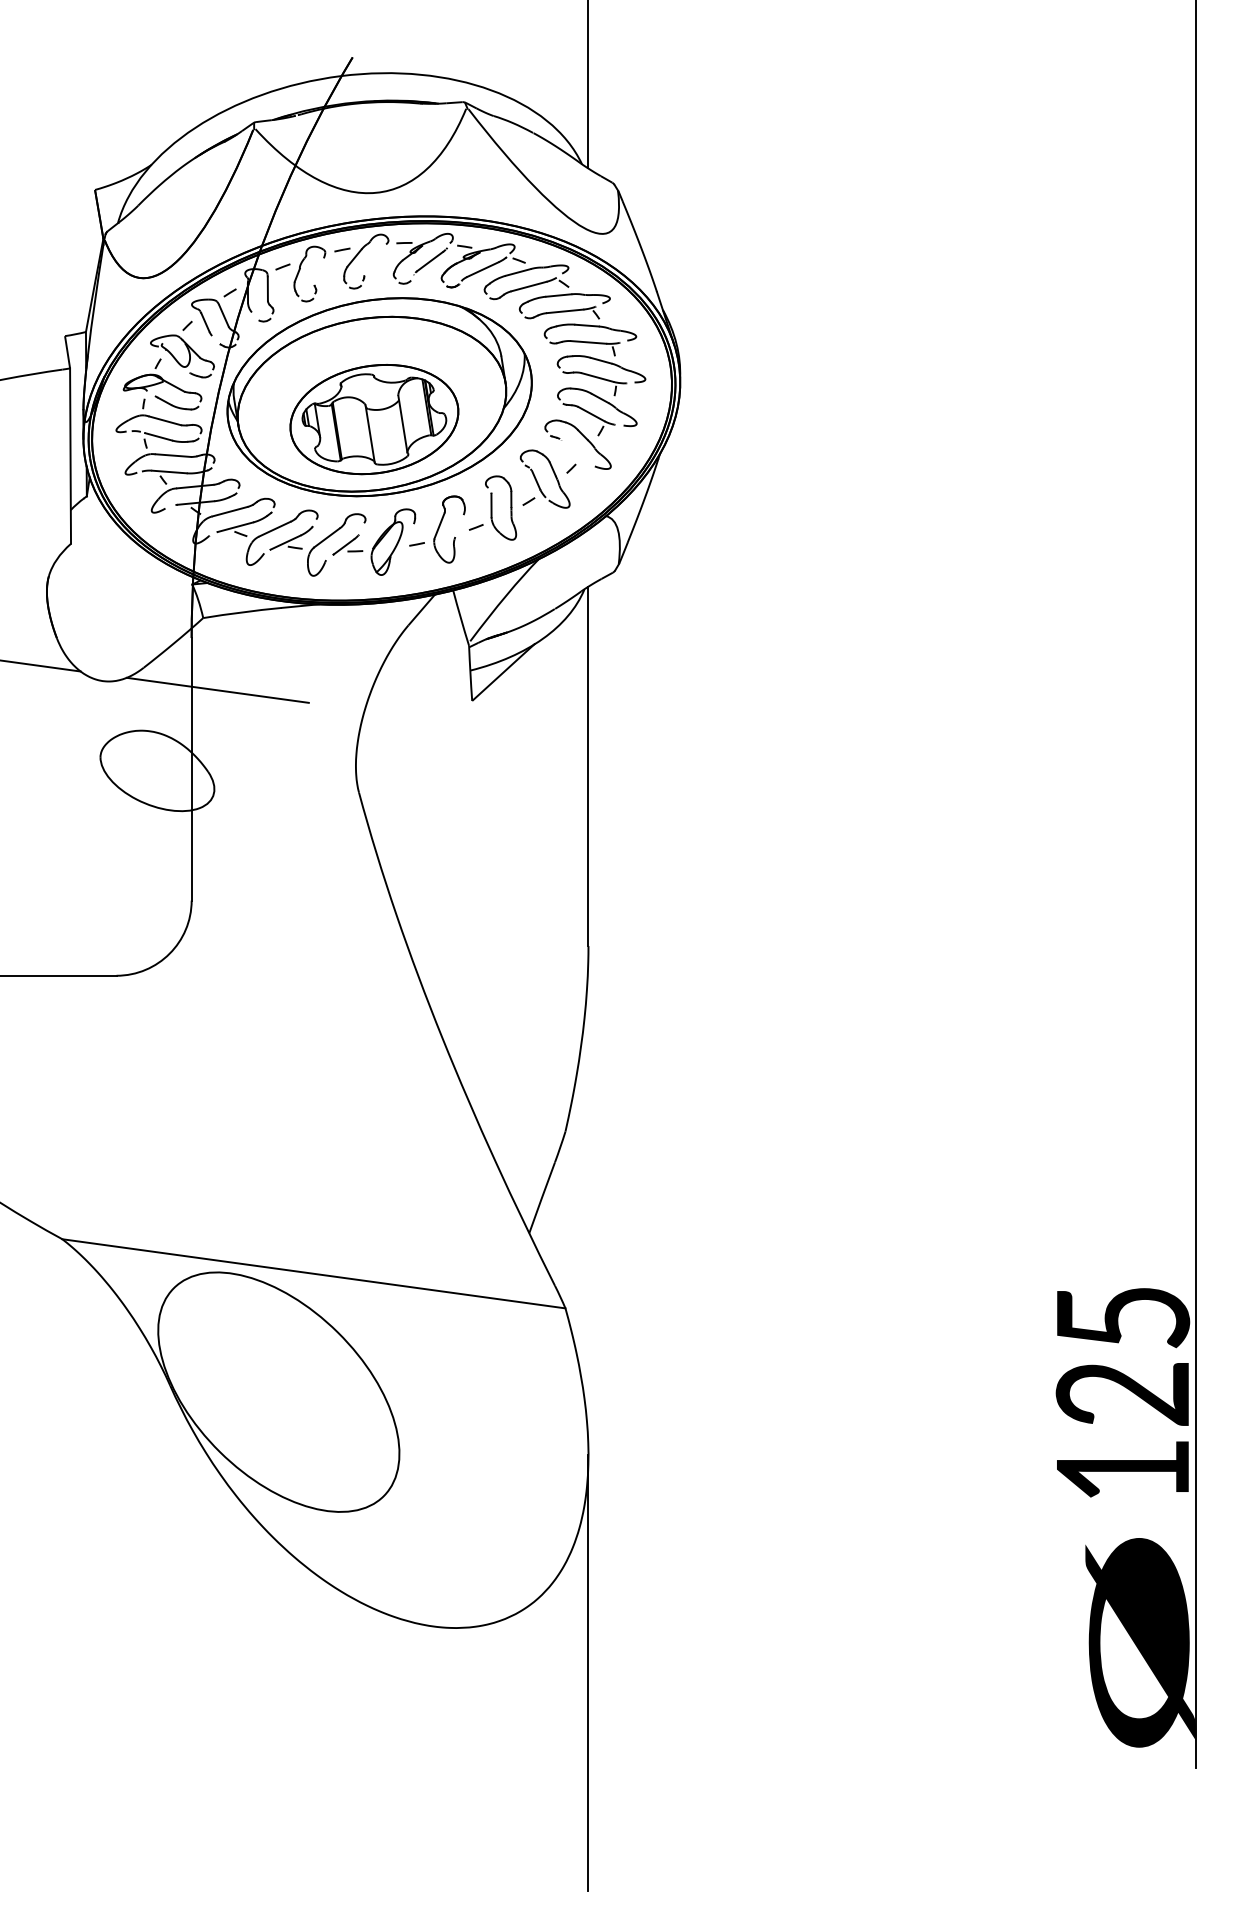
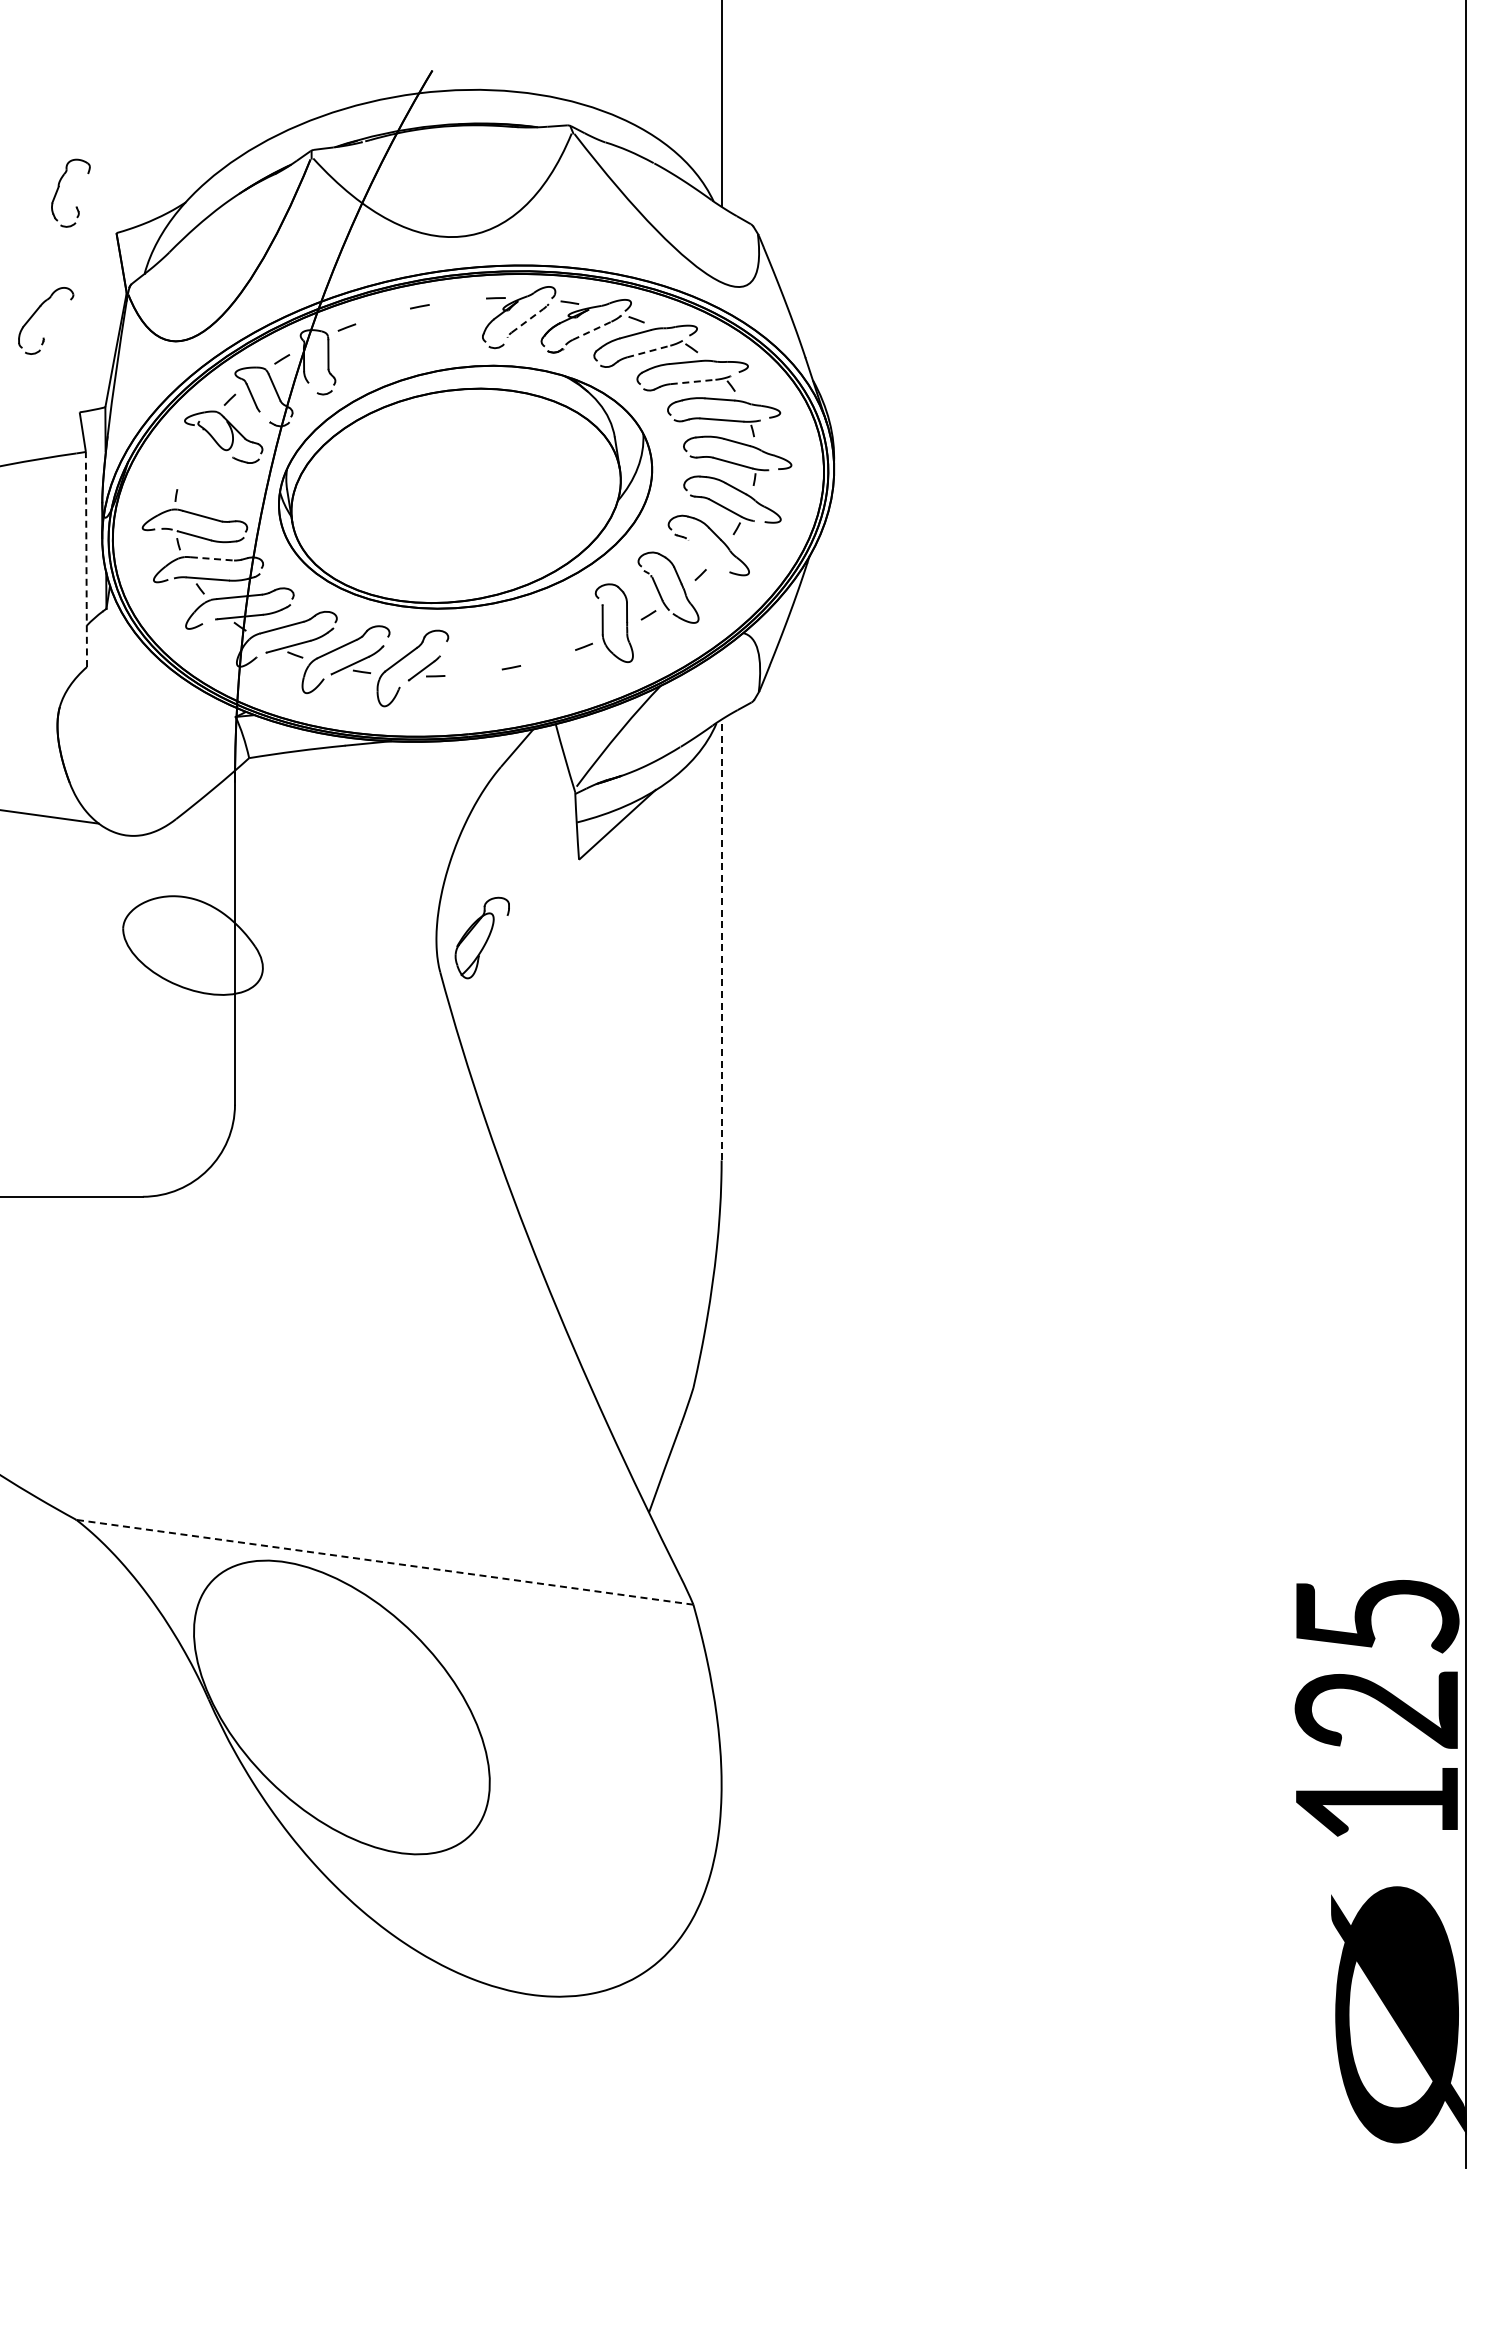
part: (359, 253) -> (37, 311), moved
line: (430, 261) -> (527, 320), solid -> dashed
part: (300, 269) -> (59, 187), moved
line: (483, 269) -> (592, 330), solid -> dashed
line: (529, 286) -> (649, 351), solid -> dashed
line: (565, 310) -> (693, 381), solid -> dashed
part: (161, 384) -> (198, 471), removed
part: (373, 419) -> (458, 514), removed
line: (173, 455) -> (212, 558), solid -> dashed
line: (70, 456) -> (86, 559), solid -> dashed
part: (440, 525) -> (540, 644), removed
part: (392, 541) -> (481, 937), moved
line: (217, 690) -> (266, 846), removed
line: (588, 765) -> (721, 939), solid -> dashed
line: (313, 1273) -> (384, 1562), solid -> dashed
line: (588, 1672) -> (721, 2051), removed

